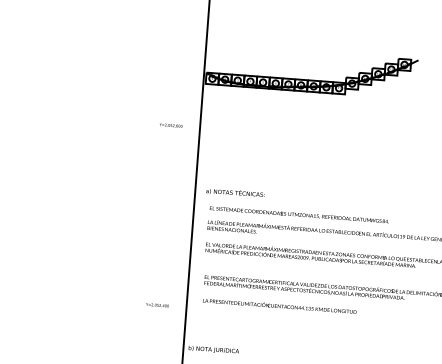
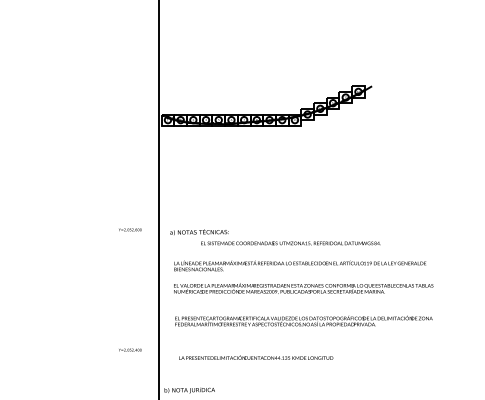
text: (171, 125) -> (130, 229), moved
text: (299, 214) -> (290, 243), moved
text: (280, 305) -> (256, 357), moved

